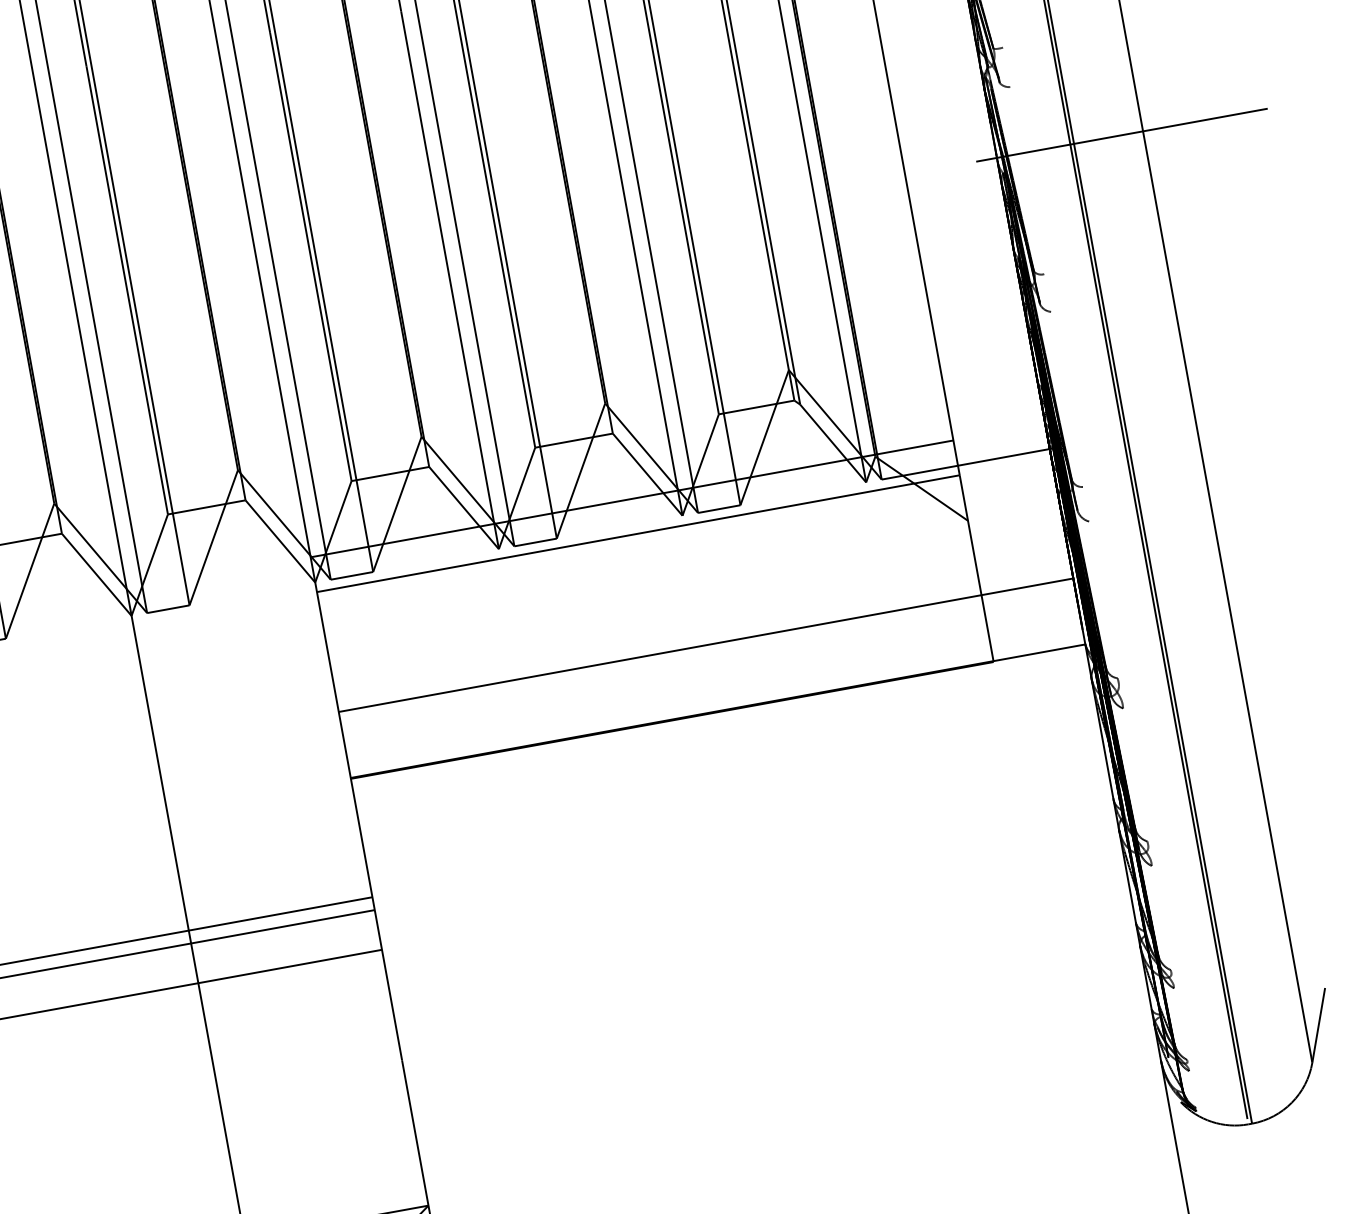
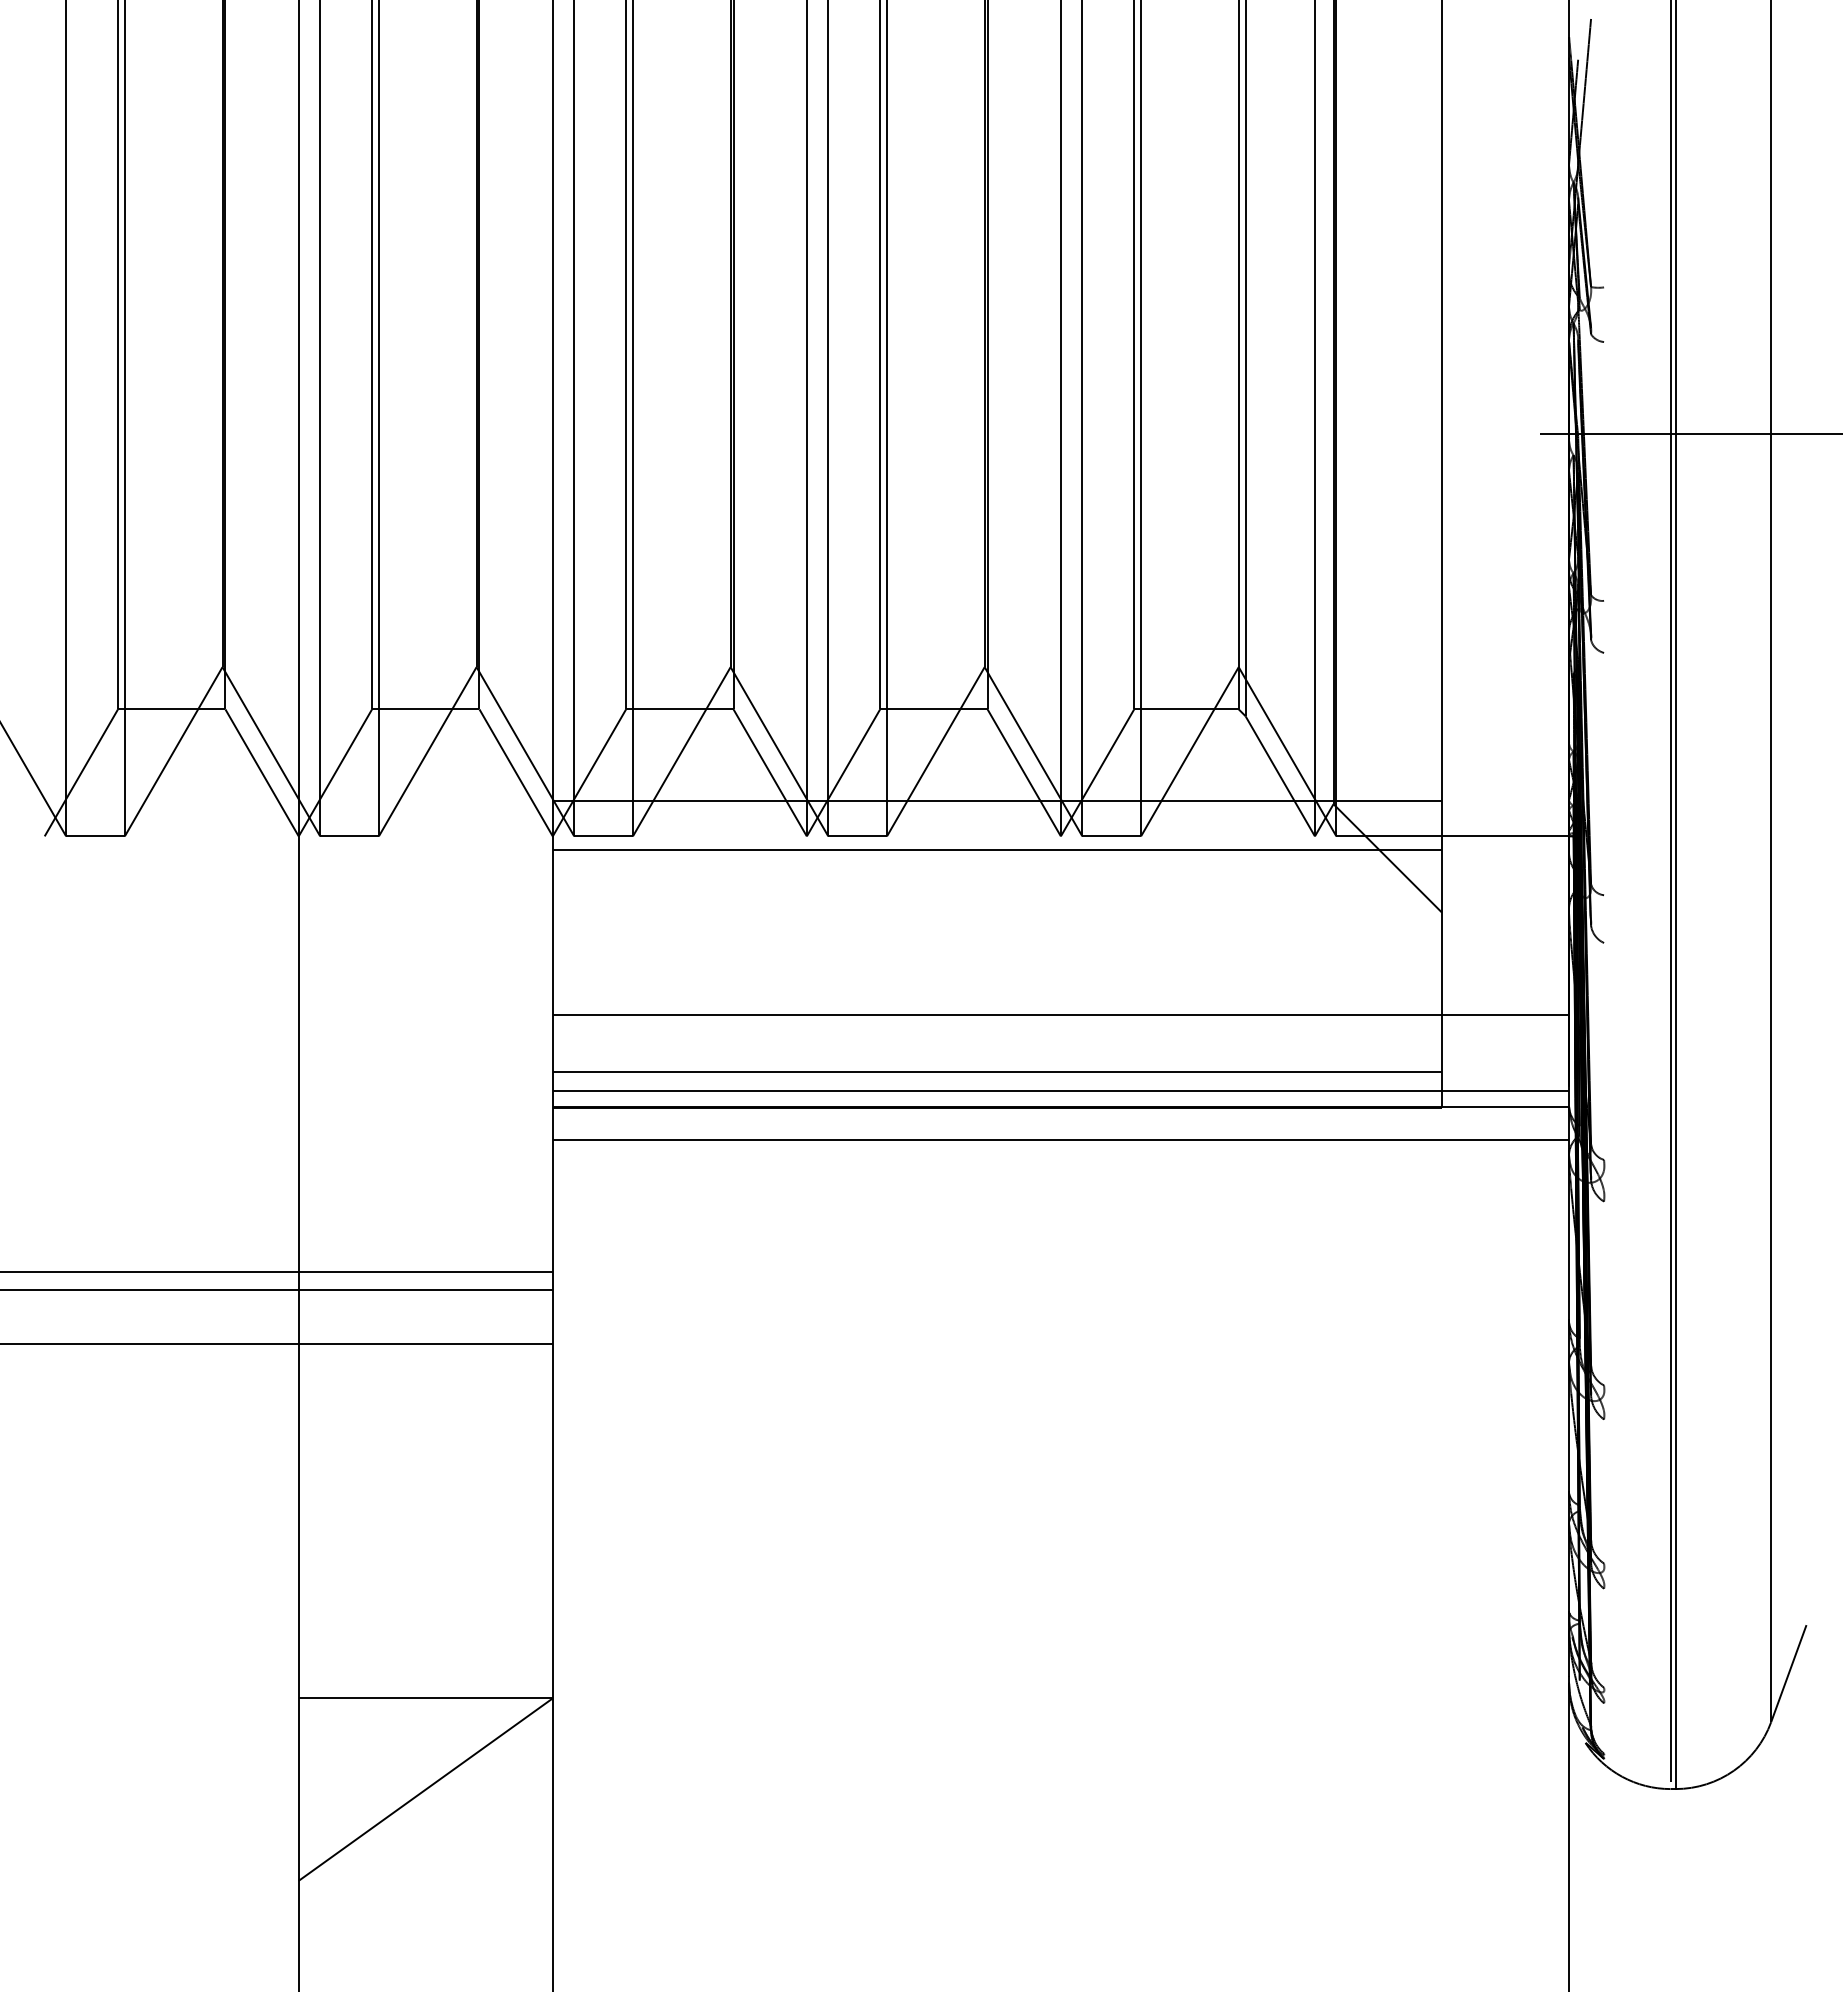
line: (667, 694) -> (996, 1072), added
line: (715, 699) -> (1060, 1090), added
line: (722, 734) -> (1060, 1139), added

